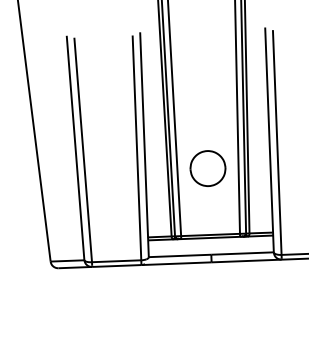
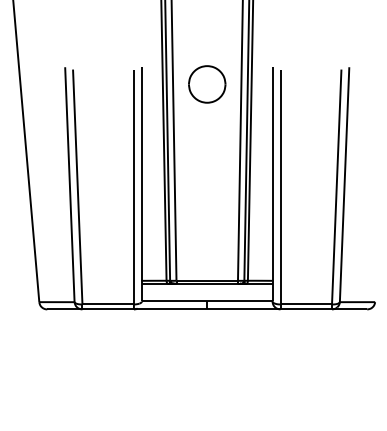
part: (208, 168) -> (207, 84), moved

